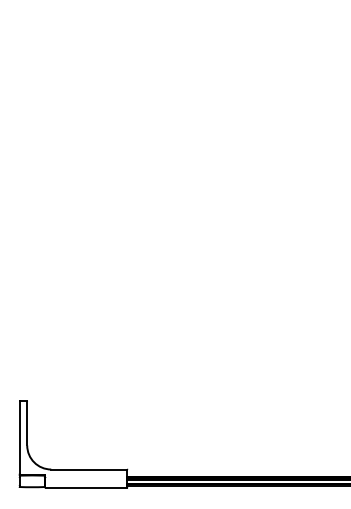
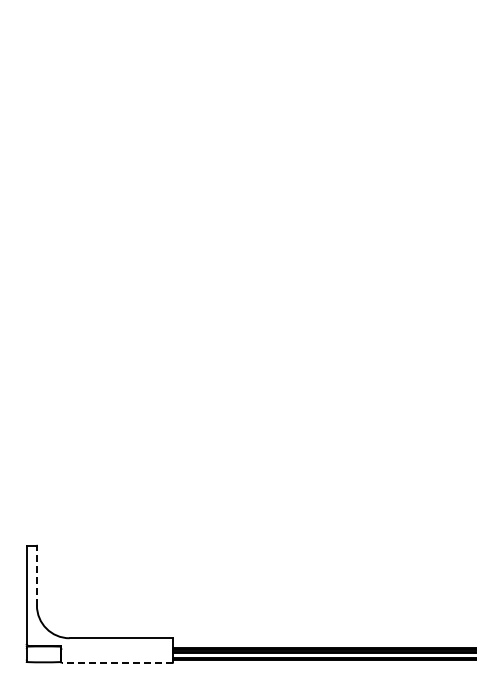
line: (26, 423) -> (36, 575), solid -> dashed
line: (85, 487) -> (116, 662), solid -> dashed

